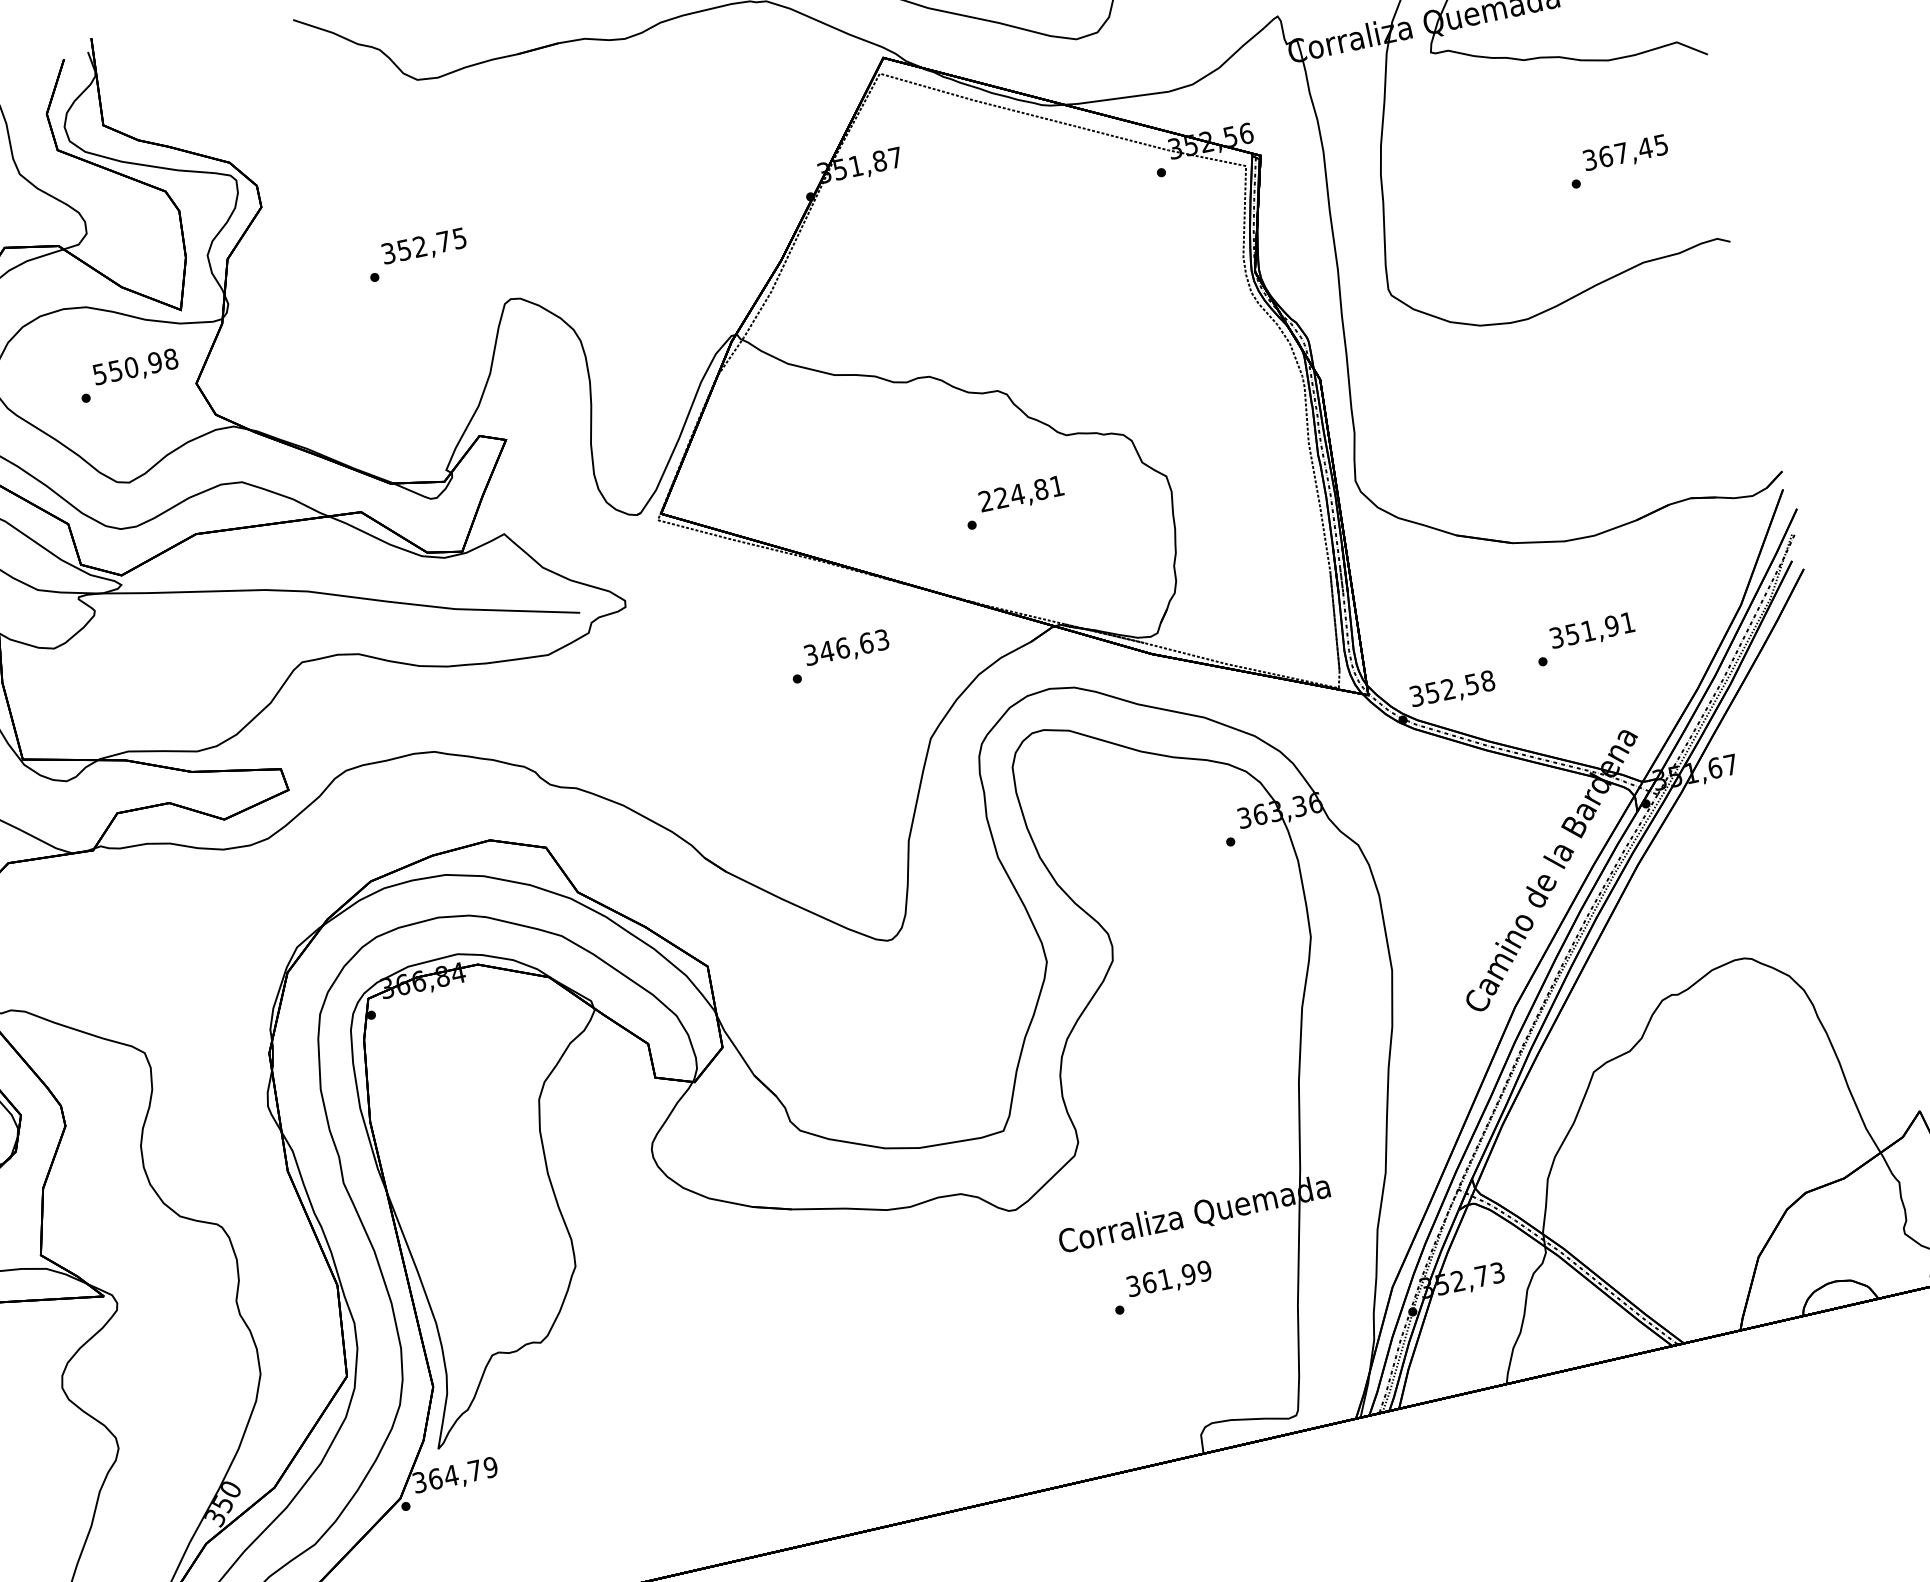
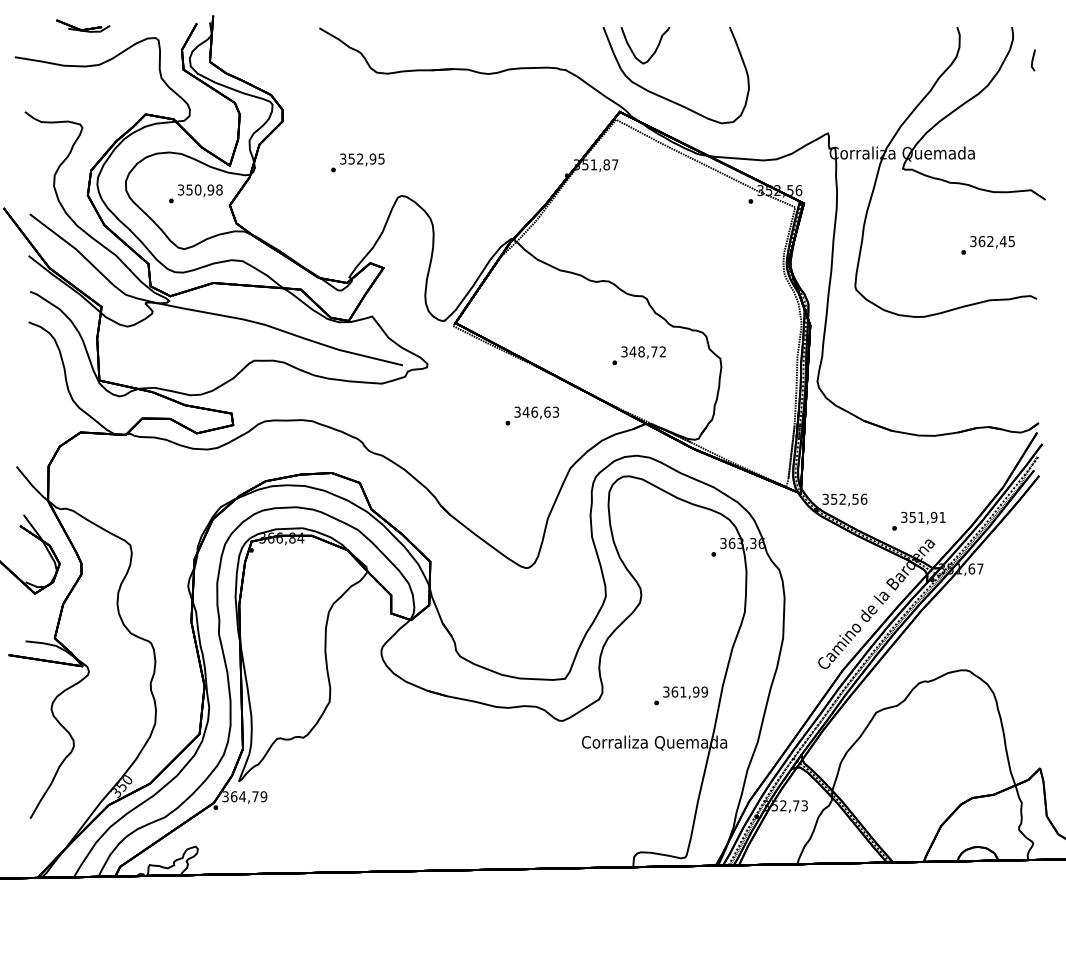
text: (1621, 153) -> (990, 241), 367,45 -> 362,45
text: (442, 240) -> (372, 158), 352,75 -> 352,95
text: (100, 373) -> (181, 189), 550,98 -> 350,98
text: (1020, 493) -> (643, 351), 224,81 -> 348,72
text: (1584, 637) -> (918, 520), moved
text: (1486, 679) -> (863, 498), 352,58 -> 352,56
text: (1161, 1286) -> (680, 695), moved

